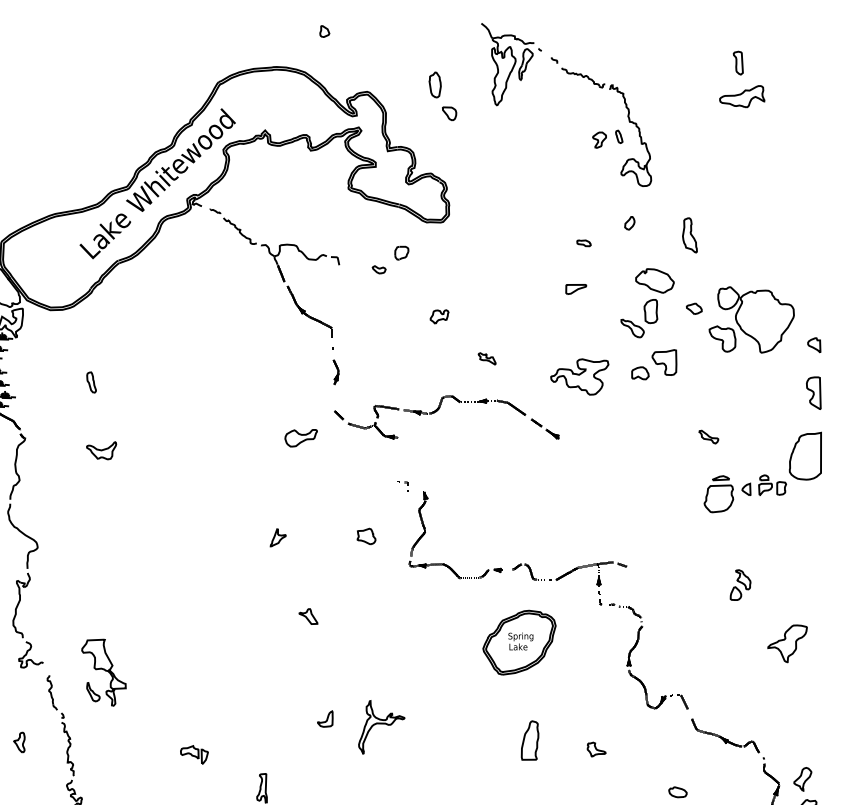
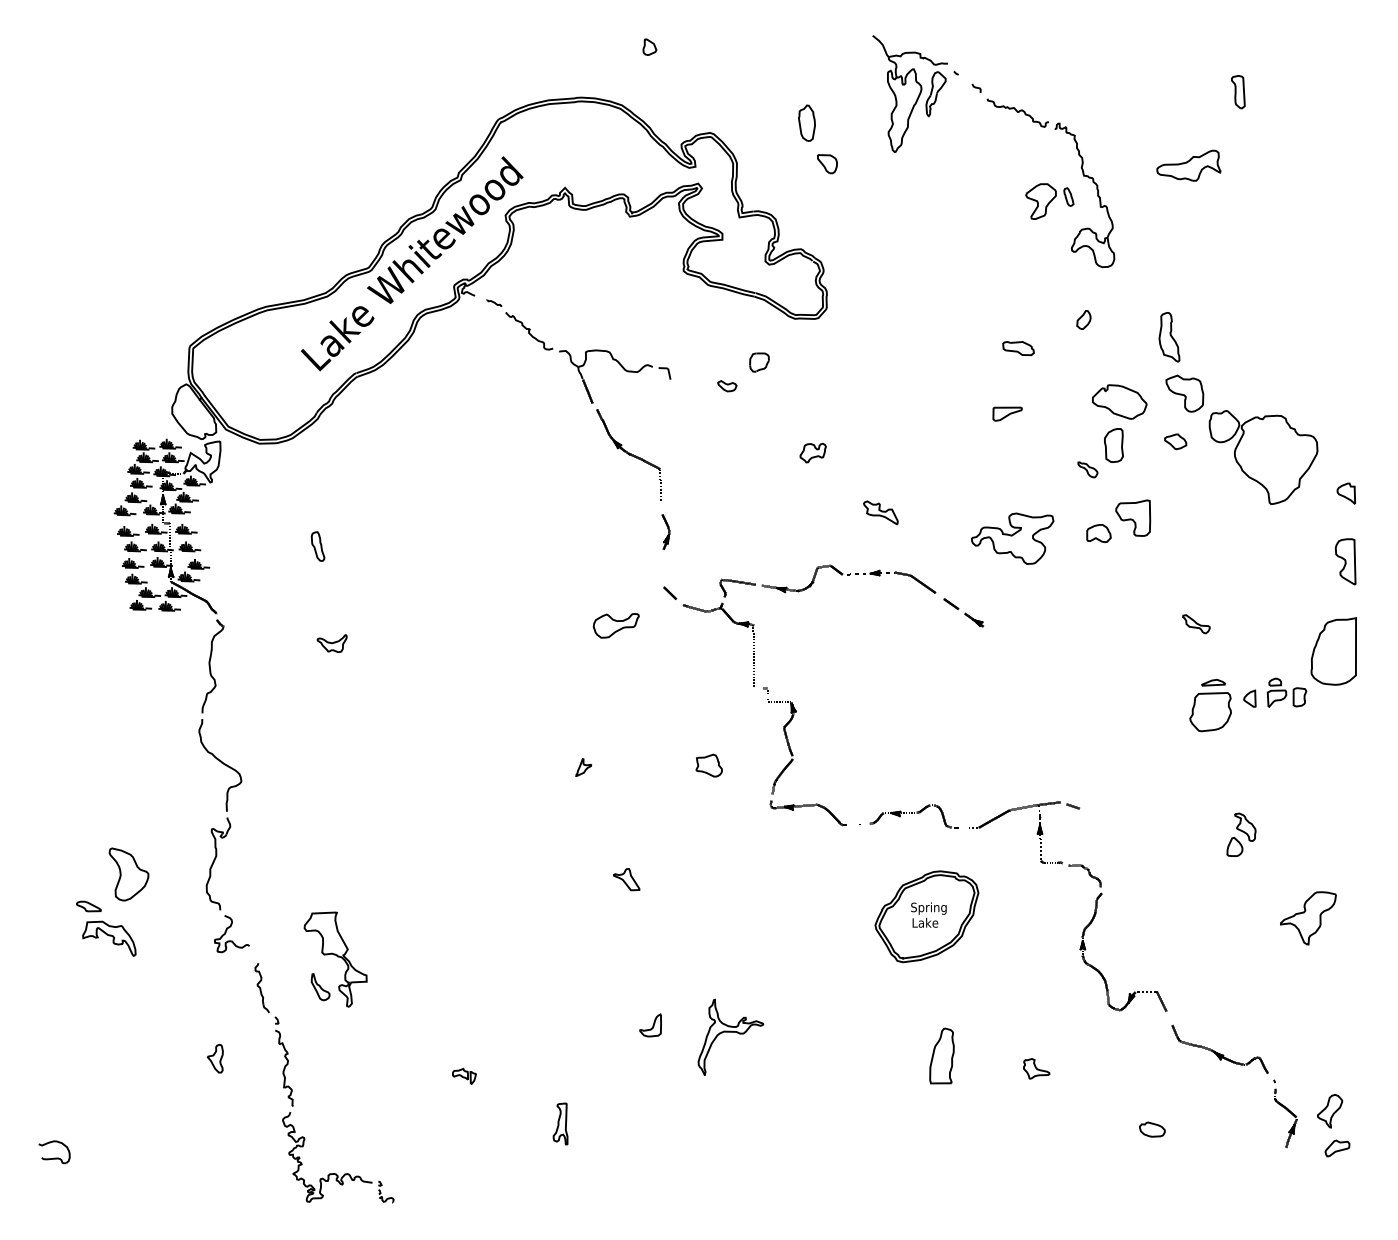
part: (741, 96) -> (1188, 165), moved
part: (599, 140) -> (1040, 201), size x1.6
part: (583, 243) -> (1018, 348), size x1.6
part: (632, 328) -> (1087, 469), size x0.6
part: (722, 338) -> (1184, 393), moved
part: (486, 359) -> (880, 513), size x1.4
part: (101, 450) -> (331, 643), size x0.7
part: (278, 537) -> (583, 767), size x0.7
part: (194, 754) -> (464, 1076), size x0.6

